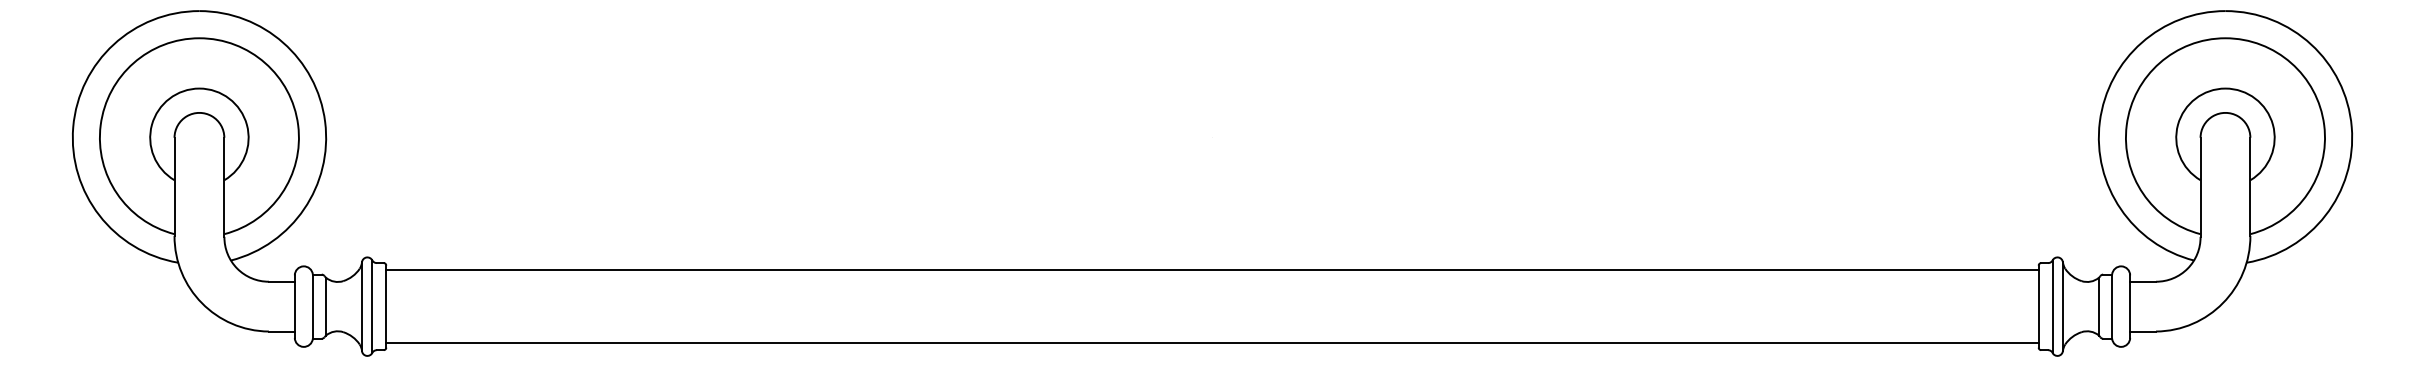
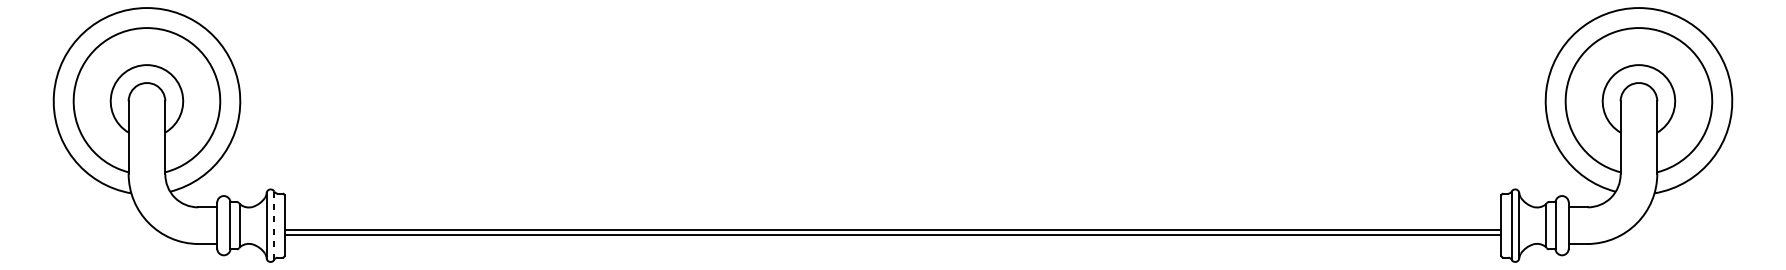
line: (1212, 270) -> (893, 230), moved
line: (372, 306) -> (274, 225), solid -> dashed
line: (1212, 343) -> (893, 235), moved

